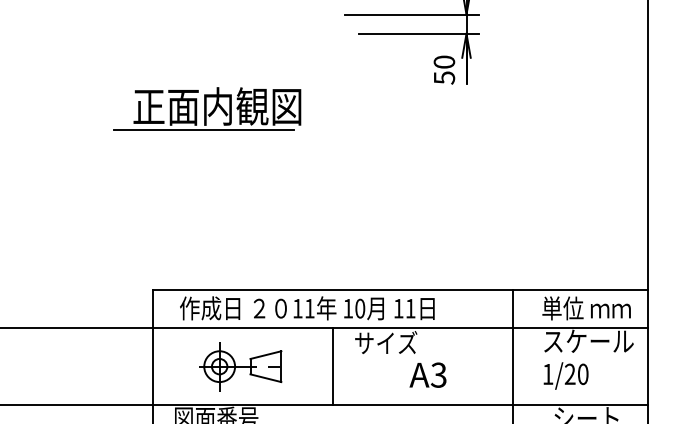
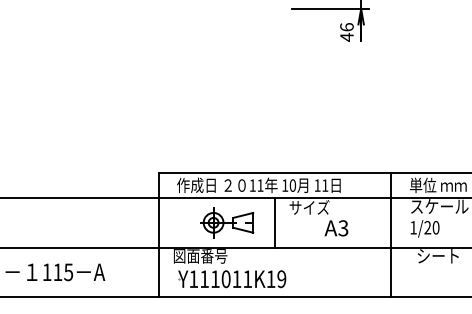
text: (443, 70) -> (346, 32), 50 -> 46
part: (207, 109) -> (194, 57), removed
part: (241, 366) -> (227, 222), moved

